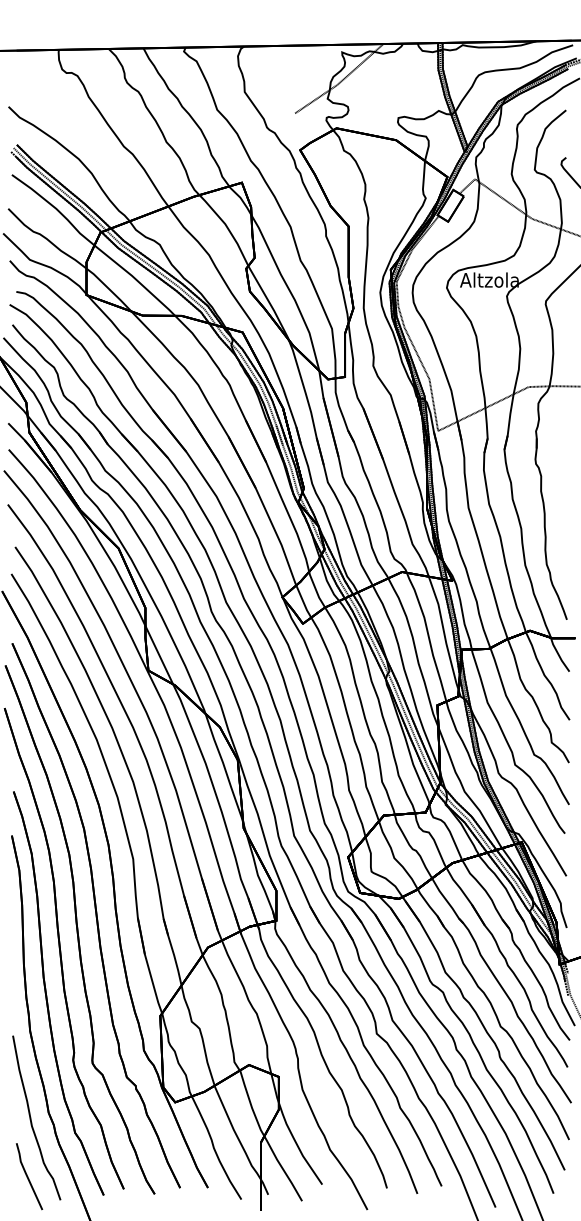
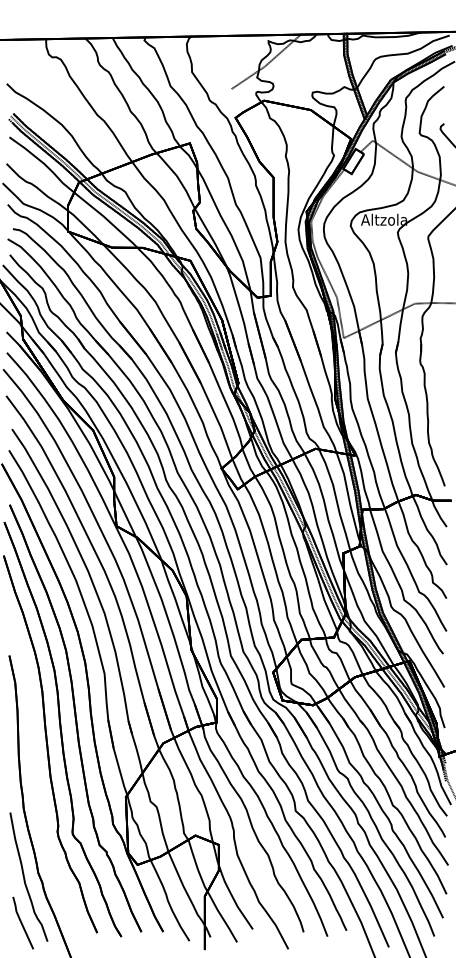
part: (47, 993) -> (37, 779), removed

